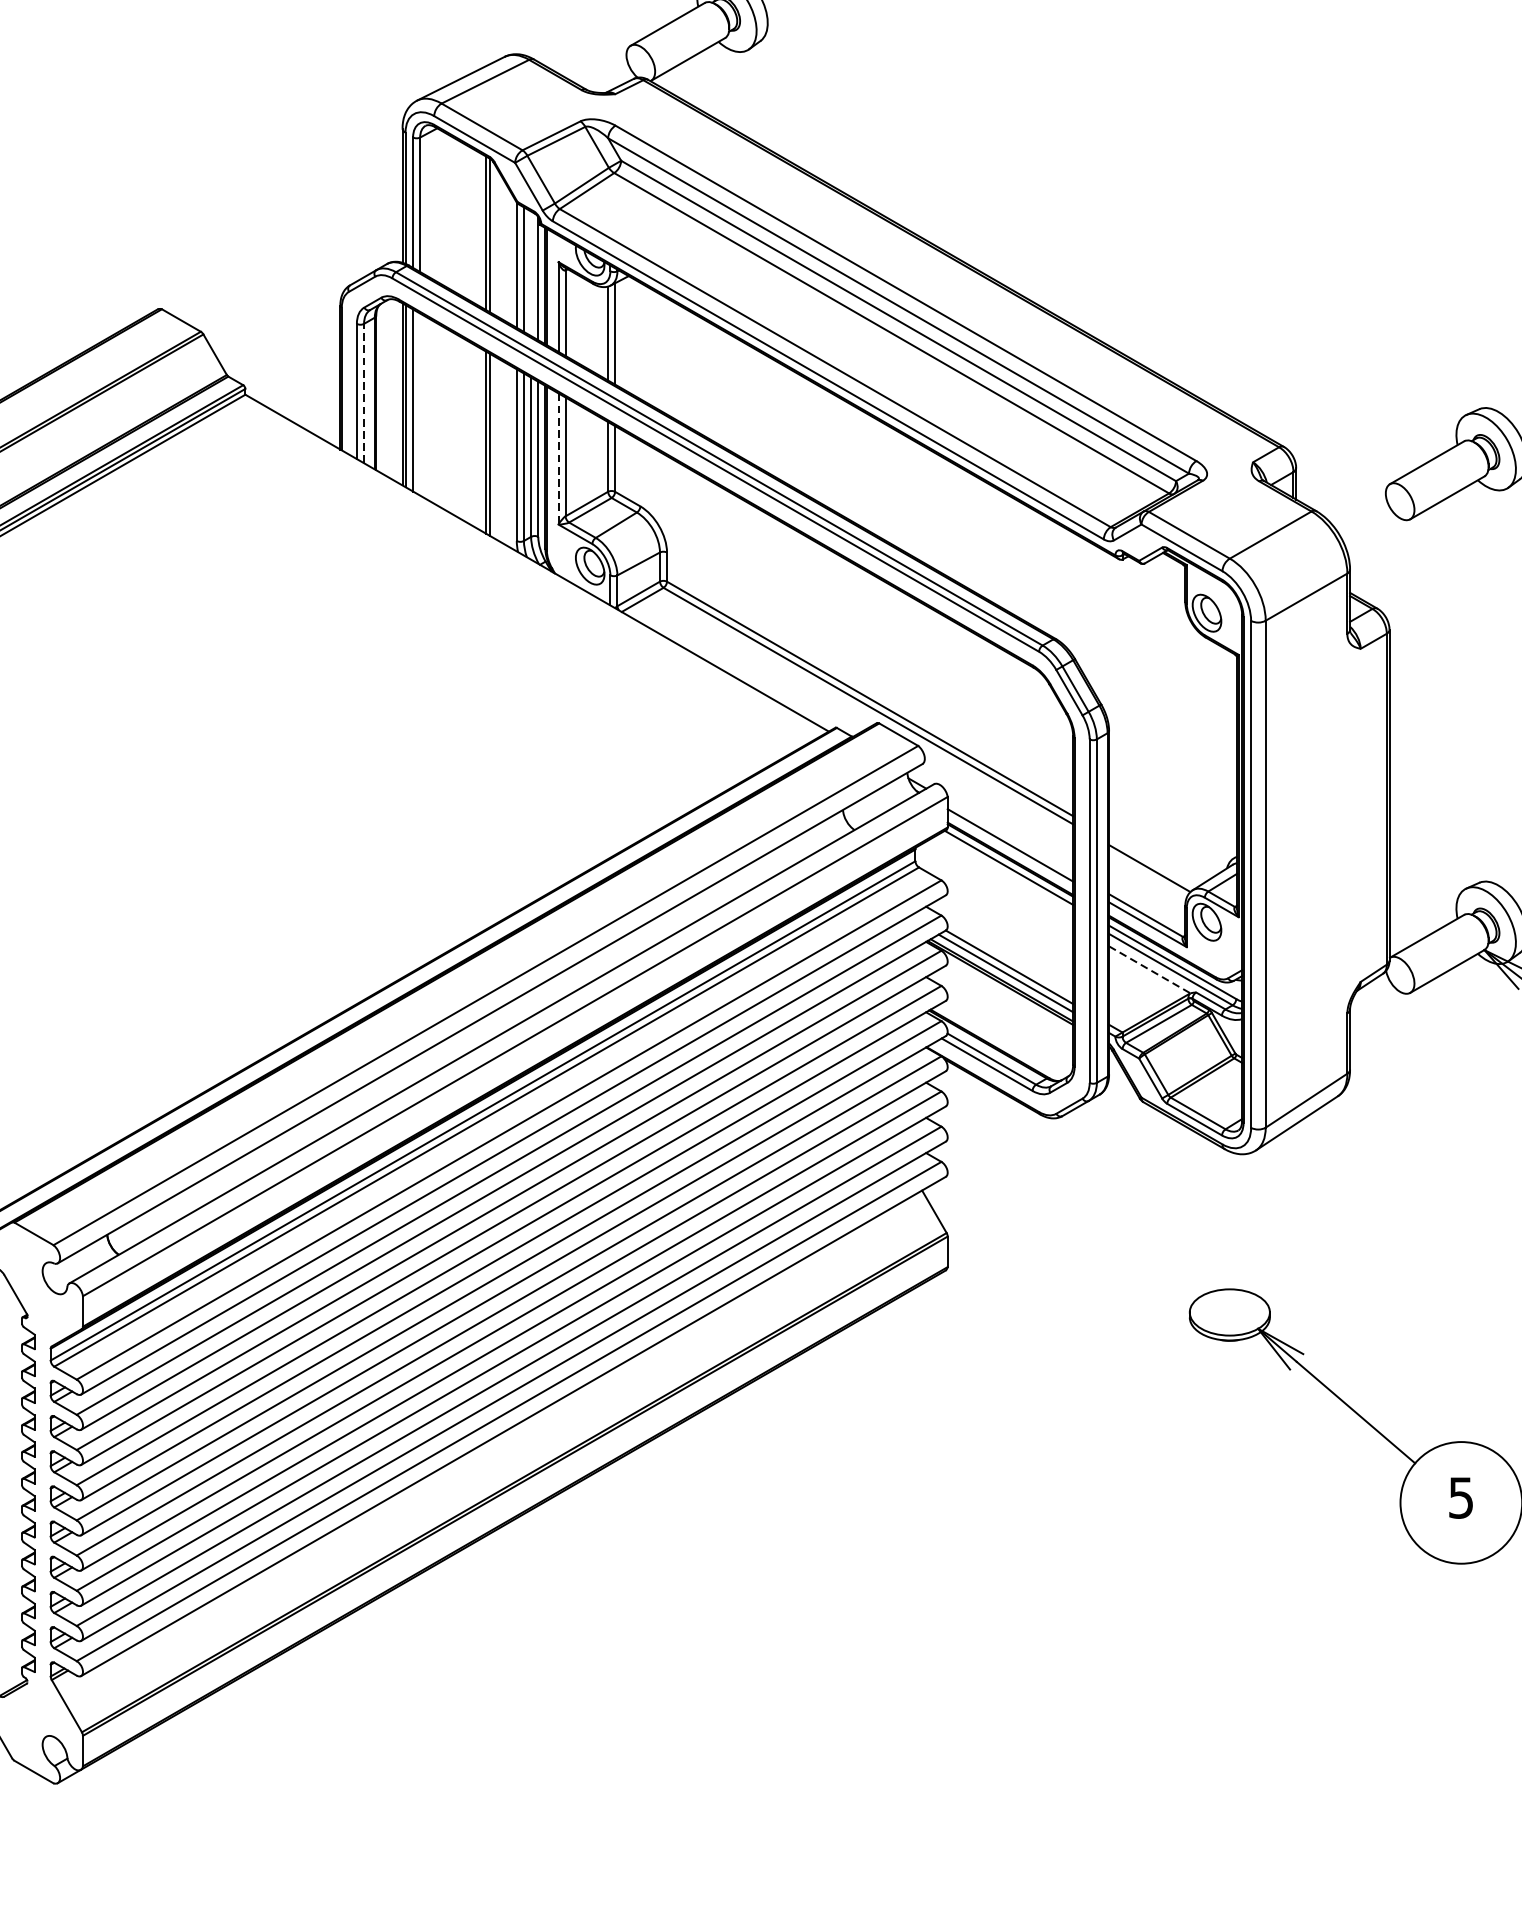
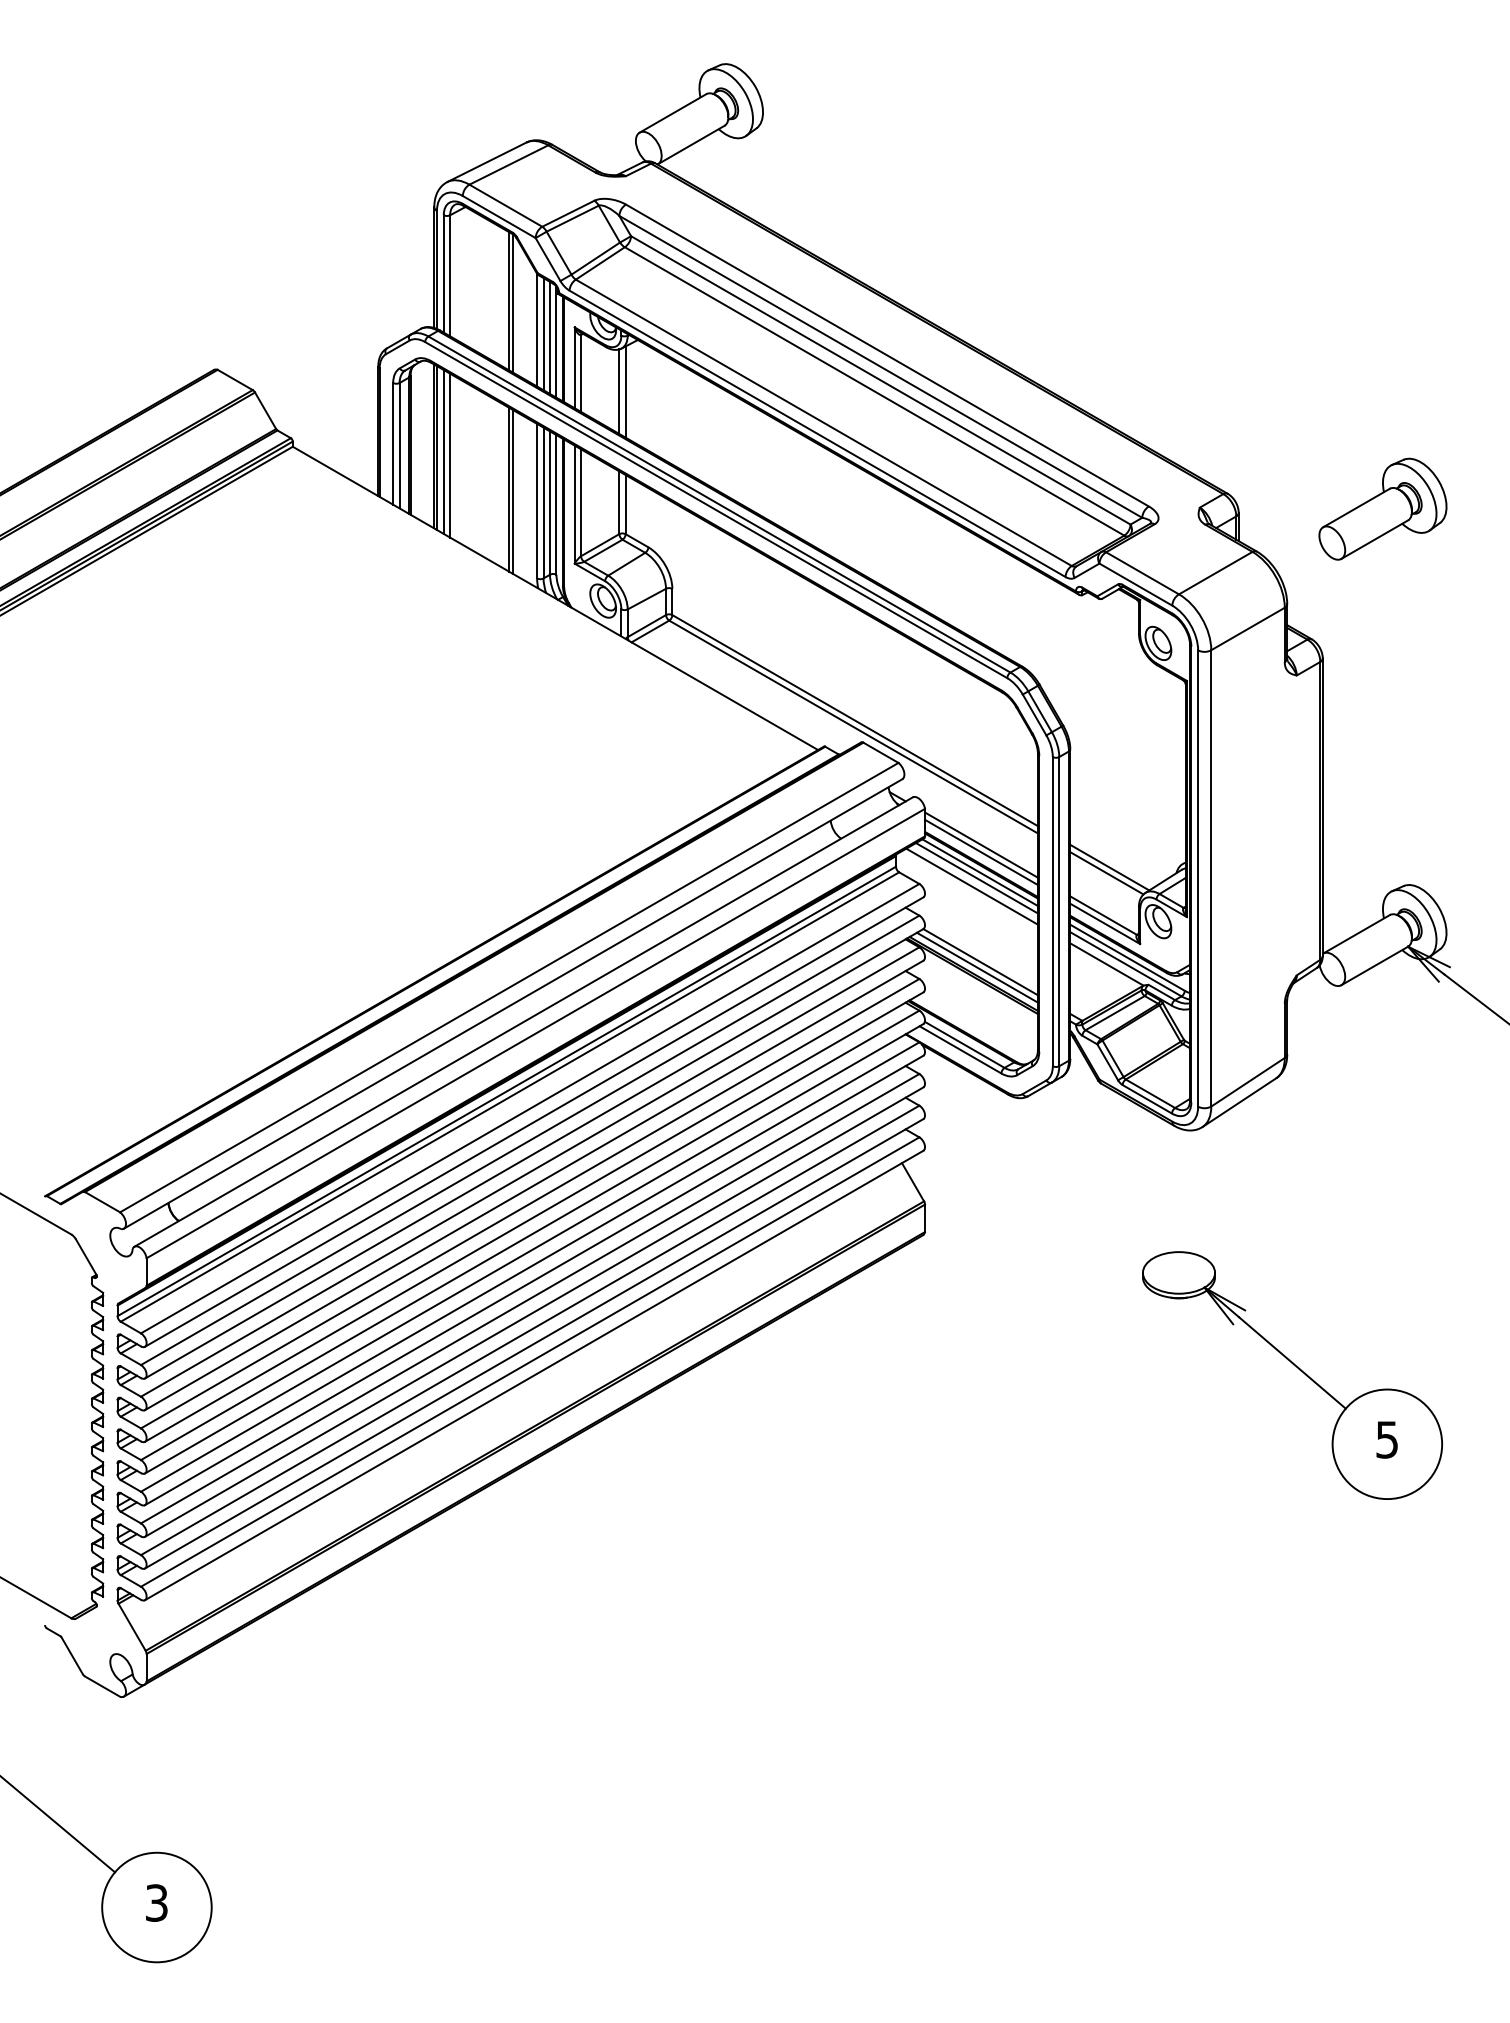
line: (531, 273) -> (550, 337), added
line: (363, 393) -> (399, 445), dashed -> solid
line: (420, 404) -> (450, 455), added
line: (558, 459) -> (574, 505), dashed -> solid
line: (1010, 836) -> (981, 844), added
line: (1152, 862) -> (1109, 867), added
line: (1004, 874) -> (976, 878), added
line: (999, 883) -> (971, 886), added
line: (1150, 969) -> (1107, 964), dashed -> solid

